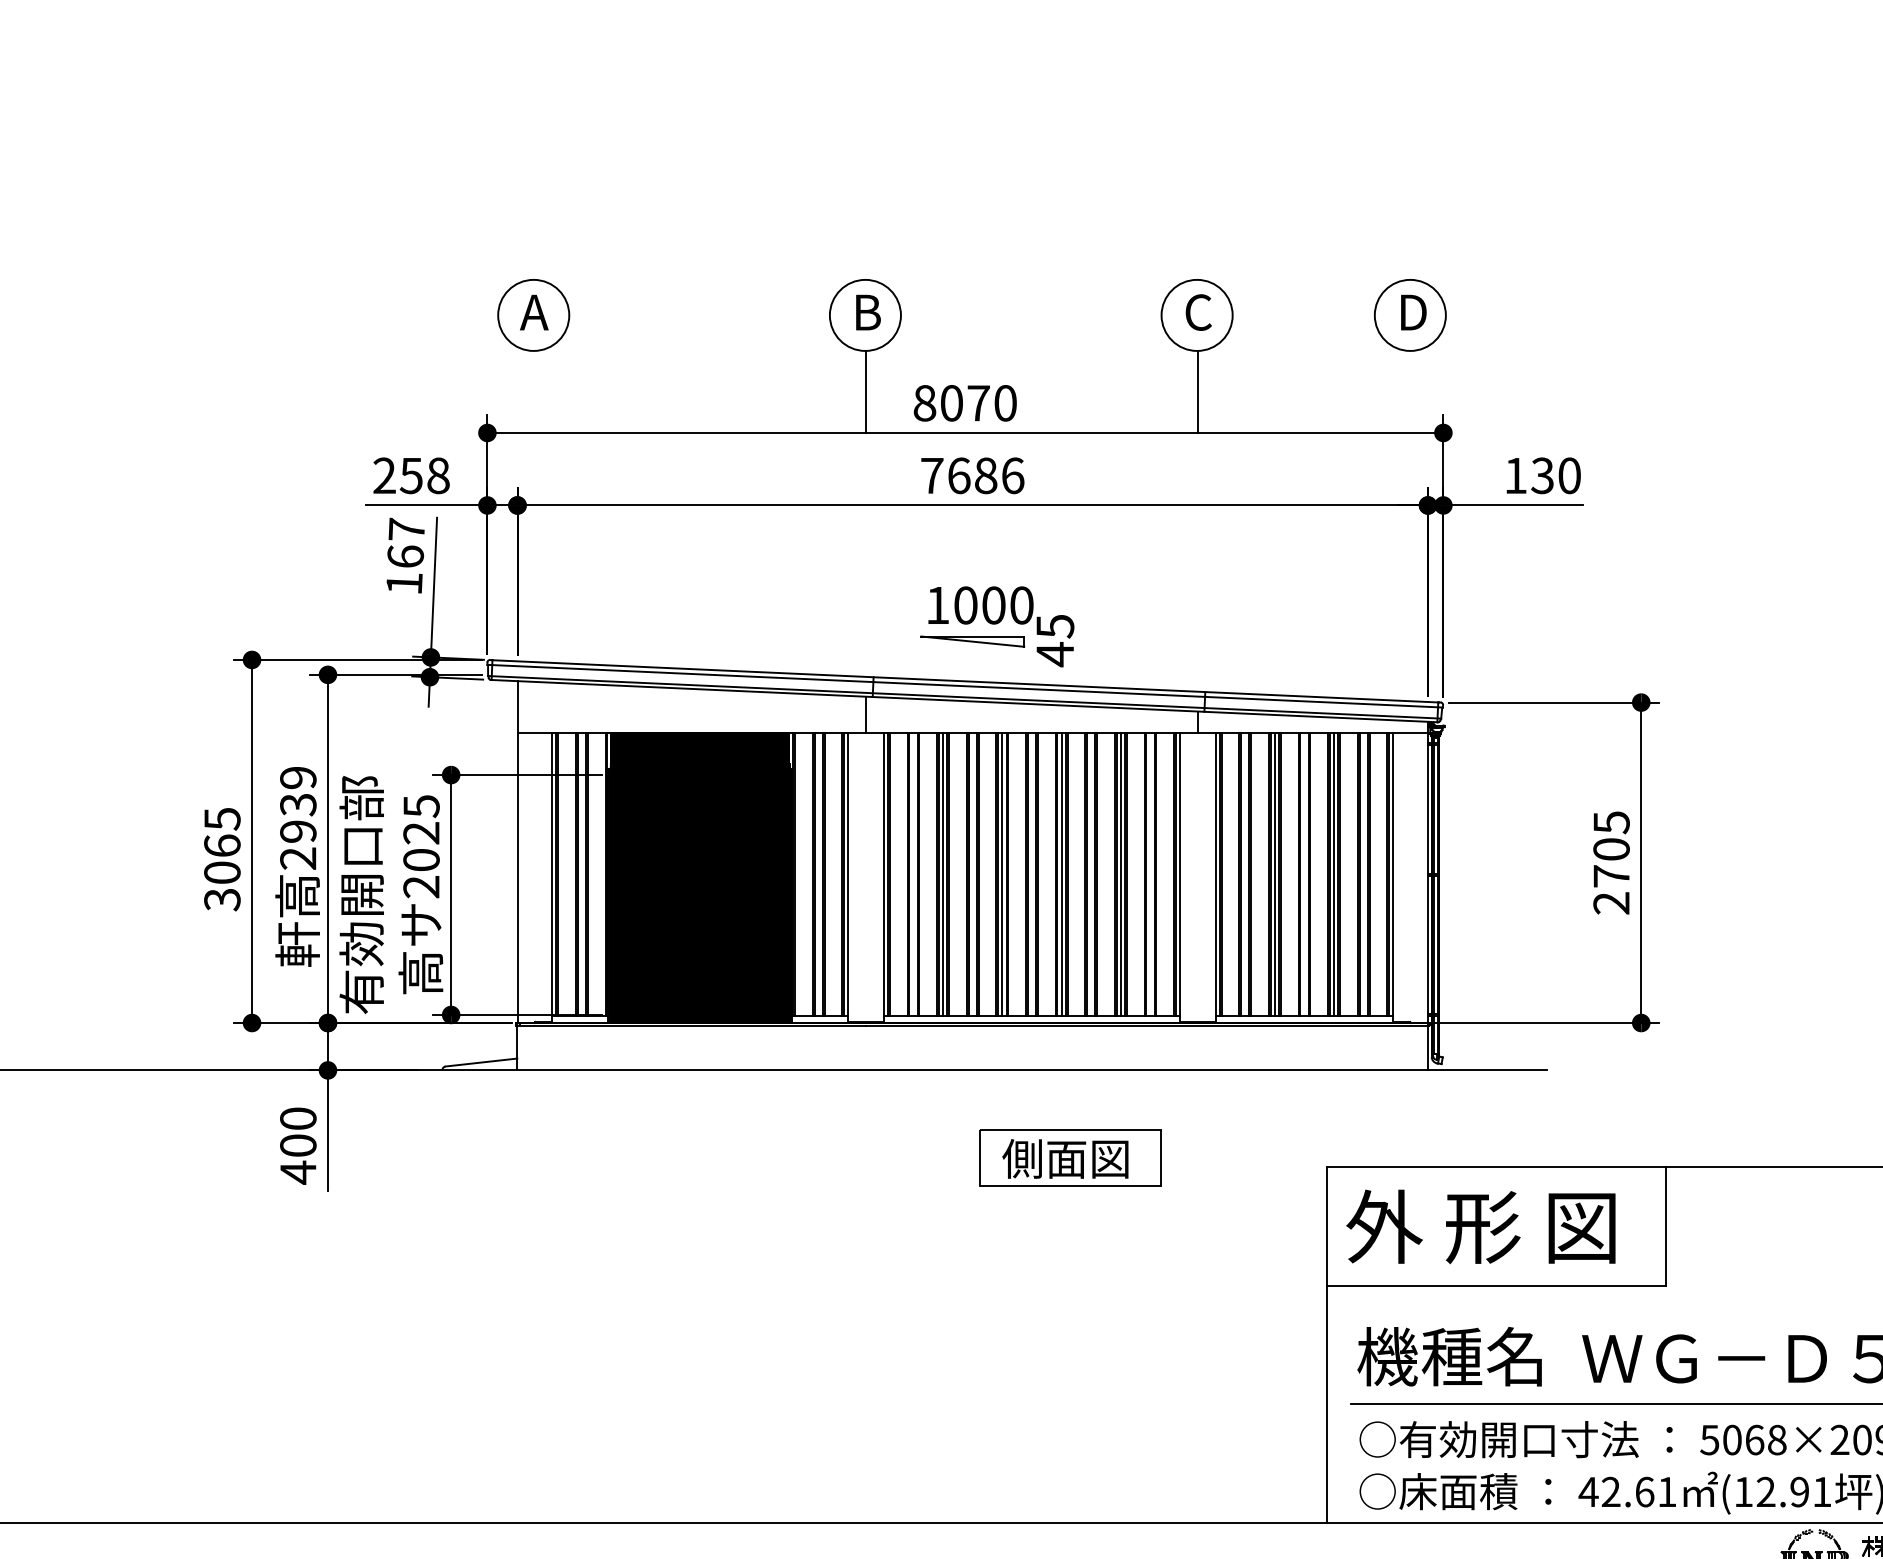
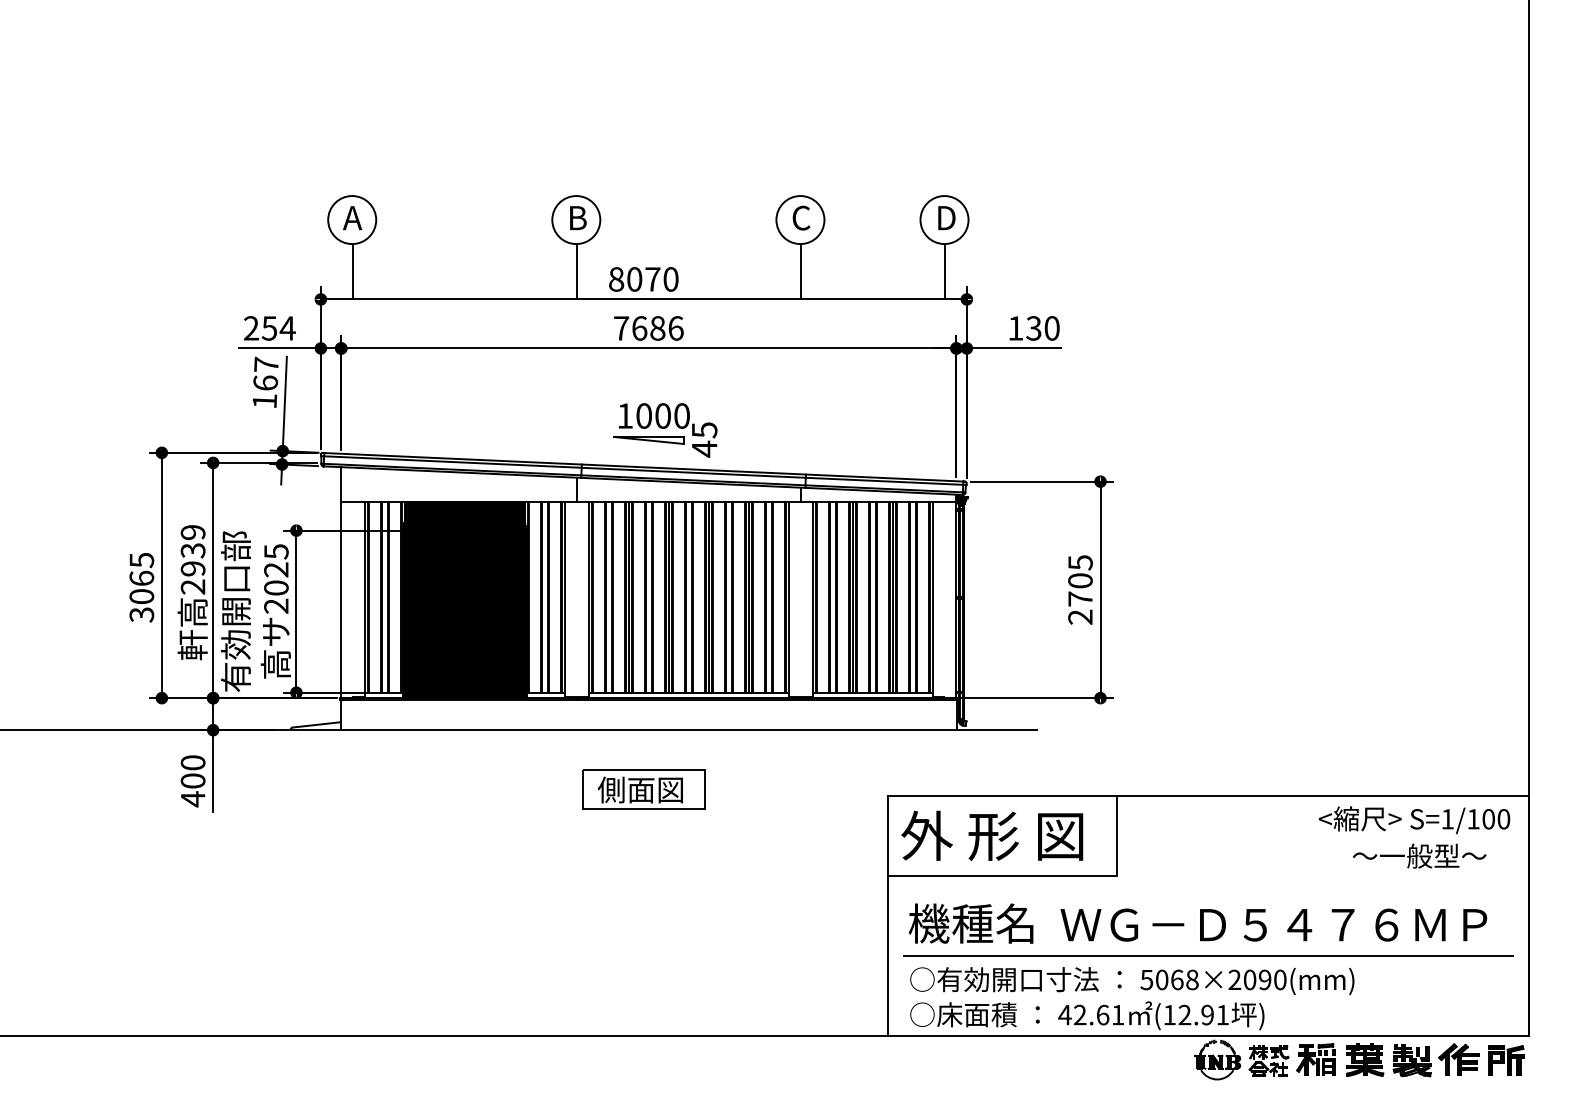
line: (534, 391) -> (352, 271), added
line: (1411, 391) -> (945, 271), added
text: (437, 475) -> (287, 328), 258 -> 254
part: (1069, 1158) -> (643, 789), moved

